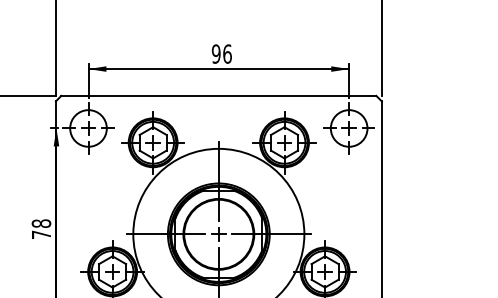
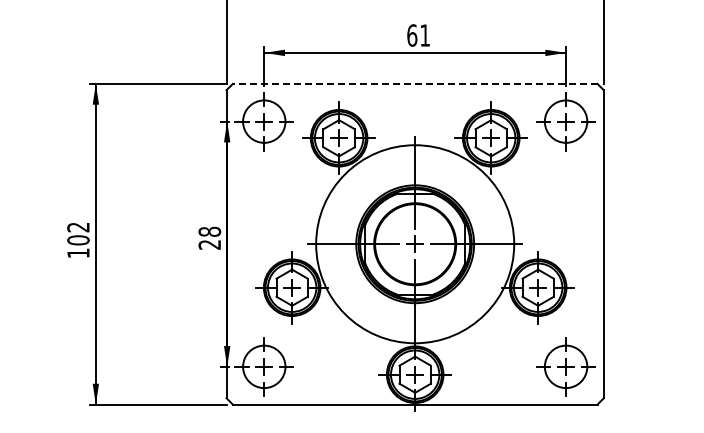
text: (221, 54) -> (418, 35), 96 -> 61
line: (218, 95) -> (414, 83), solid -> dashed
text: (41, 234) -> (209, 244), 78 -> 28

